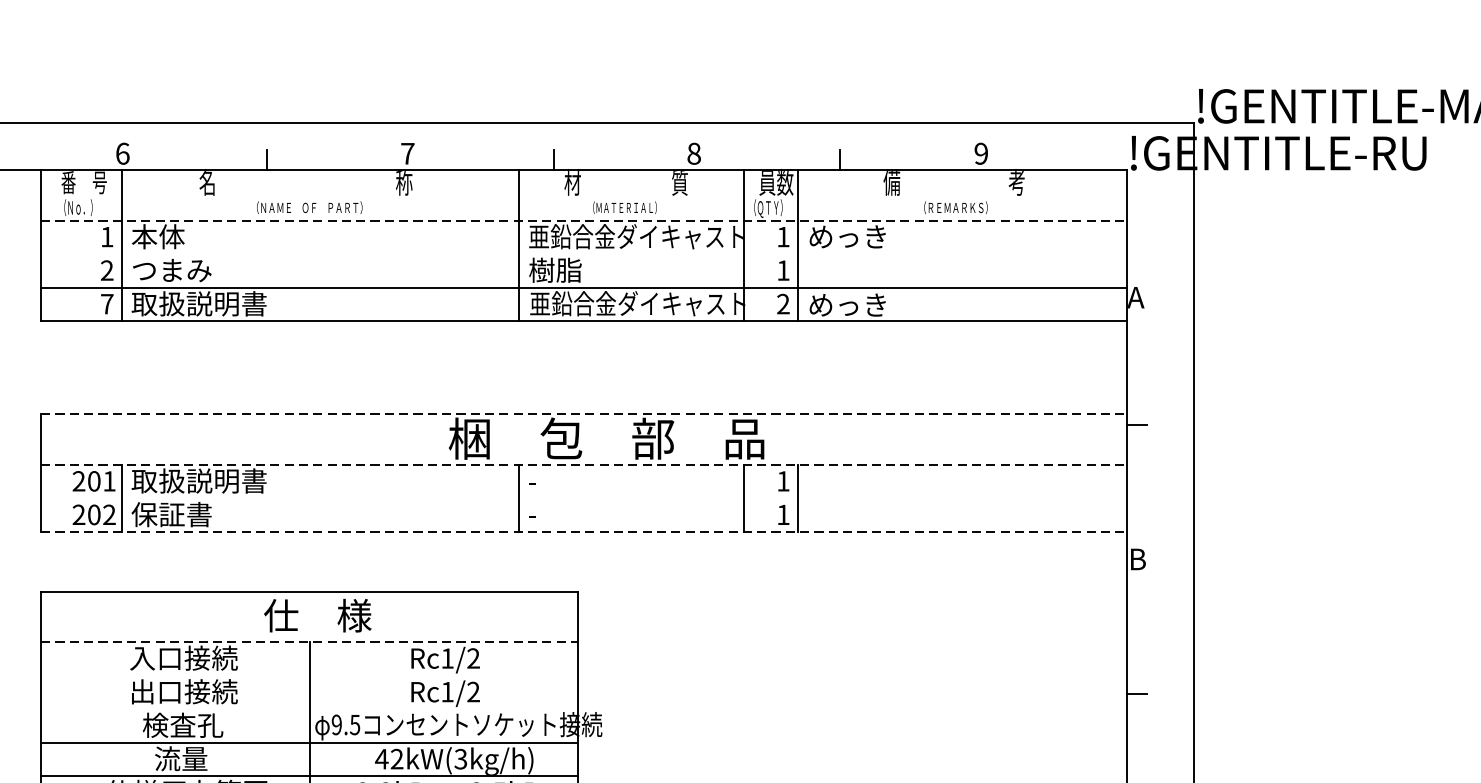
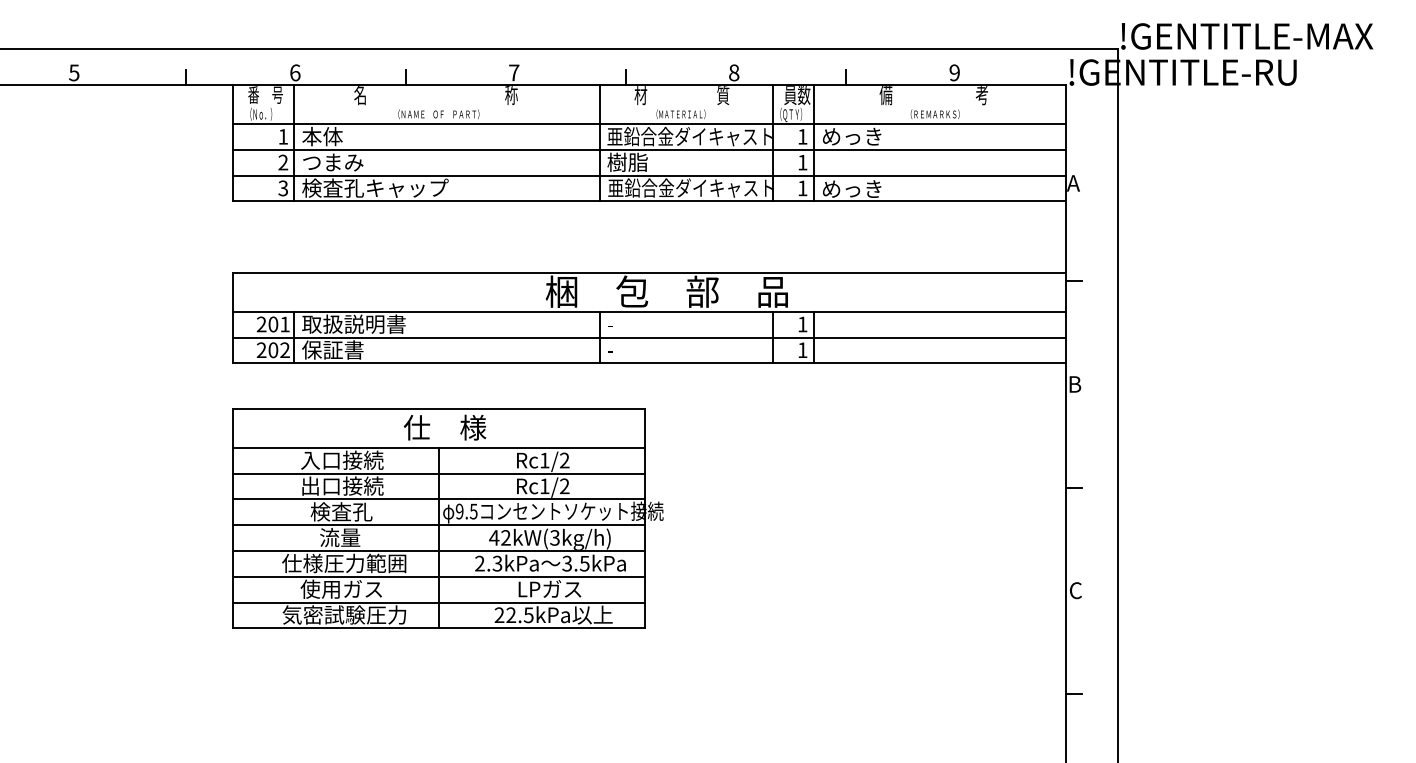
line: (583, 220) -> (649, 124), dashed -> solid
line: (583, 253) -> (649, 149), added
text: (227, 303) -> (375, 187), 取扱説明書 -> 検査孔キャップ
text: (107, 304) -> (283, 188), 7 -> 3
text: (783, 304) -> (802, 188), 2 -> 1
line: (583, 414) -> (649, 273), dashed -> solid
line: (583, 464) -> (649, 311), dashed -> solid
line: (583, 498) -> (649, 337), added
line: (583, 532) -> (649, 363), dashed -> solid
line: (310, 641) -> (439, 447), dashed -> solid
line: (309, 675) -> (438, 473), added
line: (309, 709) -> (438, 499), added

